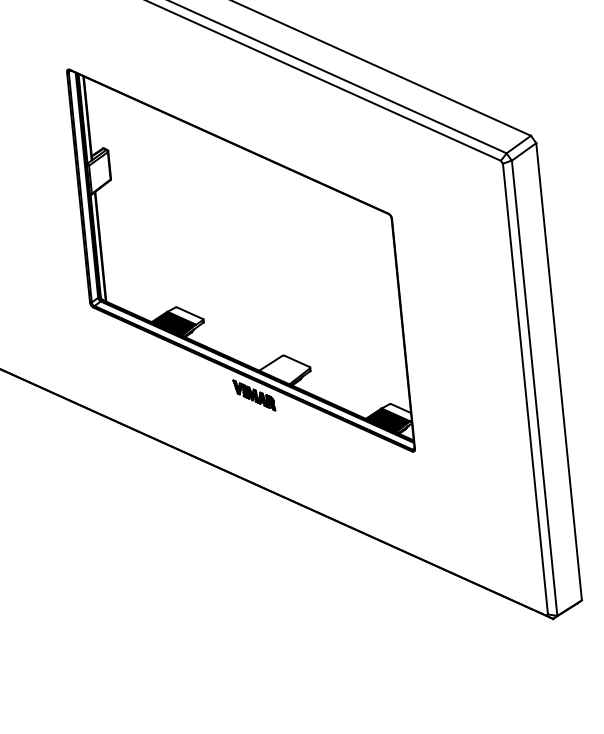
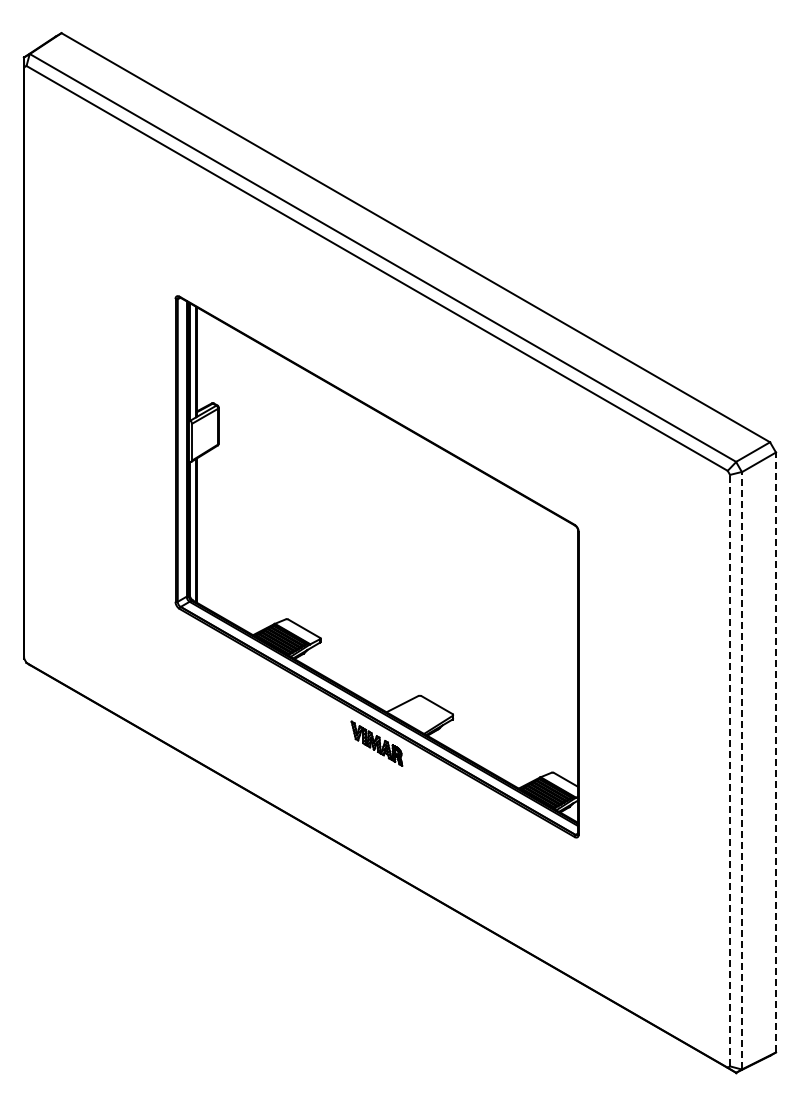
line: (558, 371) -> (775, 752), solid -> dashed
line: (525, 388) -> (730, 770), solid -> dashed
line: (534, 388) -> (742, 770), solid -> dashed

